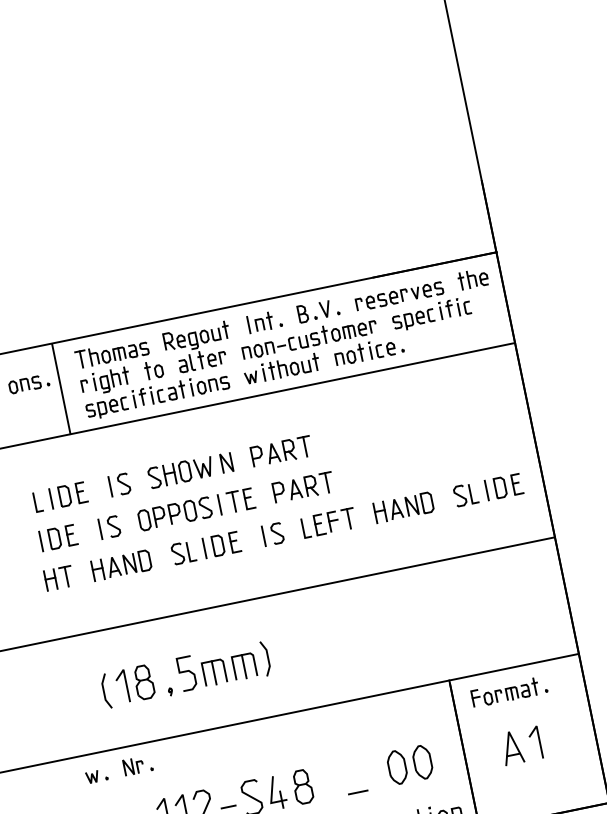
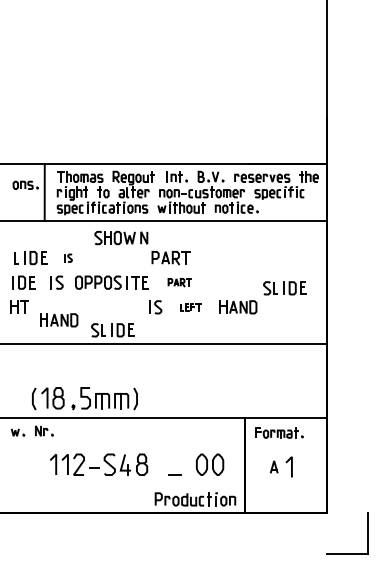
part: (191, 471) -> (121, 238), moved
part: (120, 485) -> (68, 258), size x0.6
part: (302, 487) -> (179, 282), size x0.6
part: (487, 490) -> (284, 288), moved
part: (328, 521) -> (190, 306), size x0.6
part: (205, 548) -> (112, 330), moved
part: (121, 565) -> (59, 320), moved
part: (185, 674) -> (84, 398), moved
part: (510, 747) -> (273, 466), size x0.6

